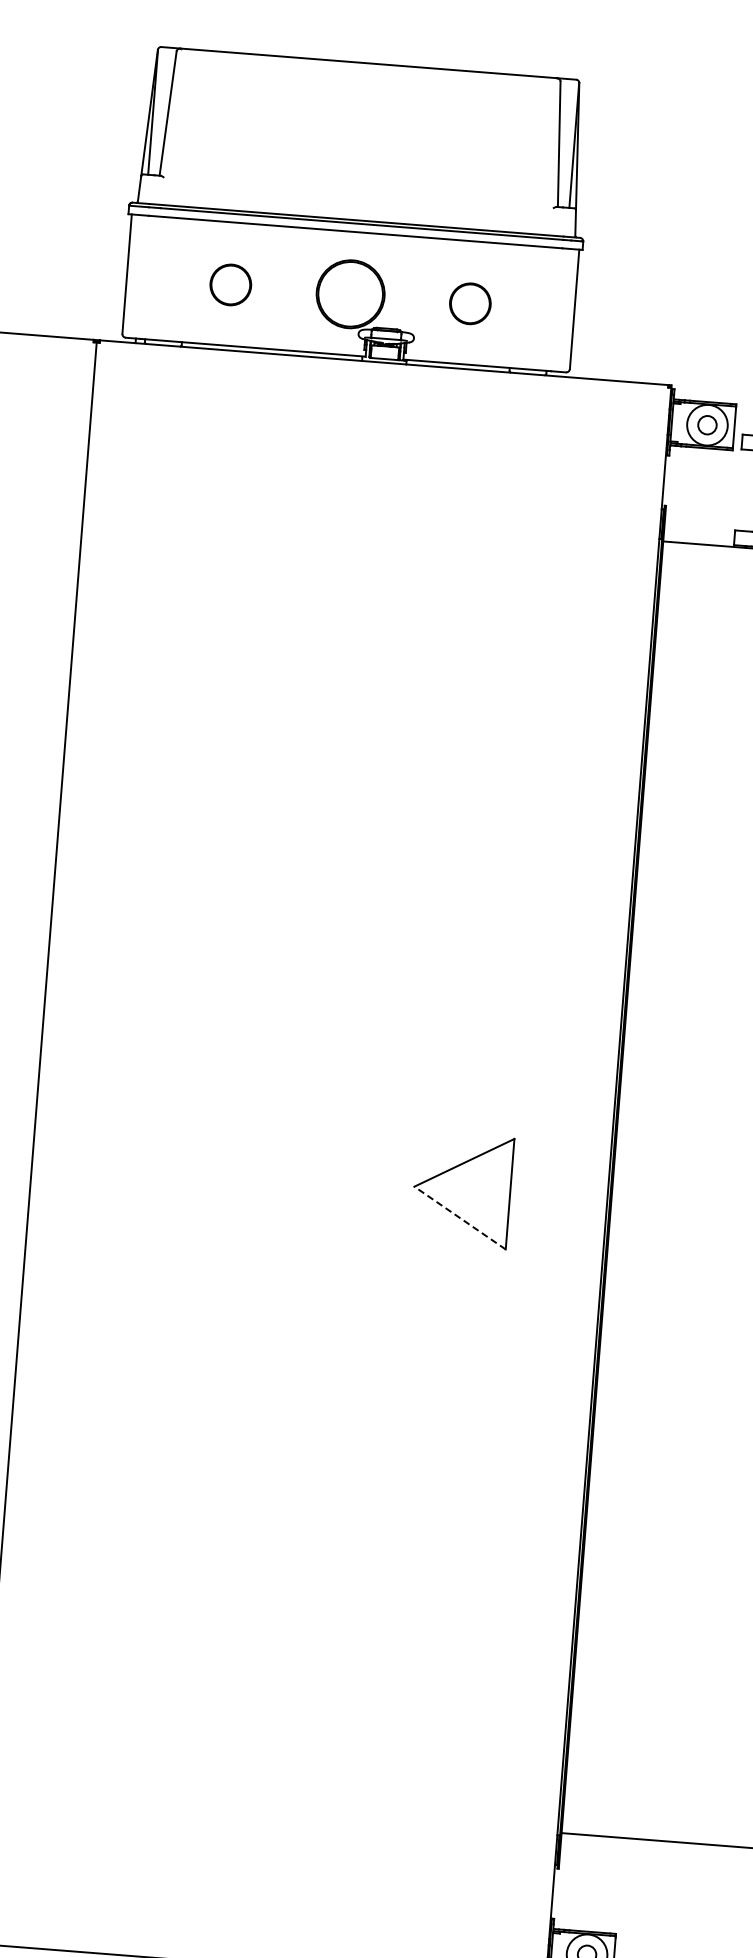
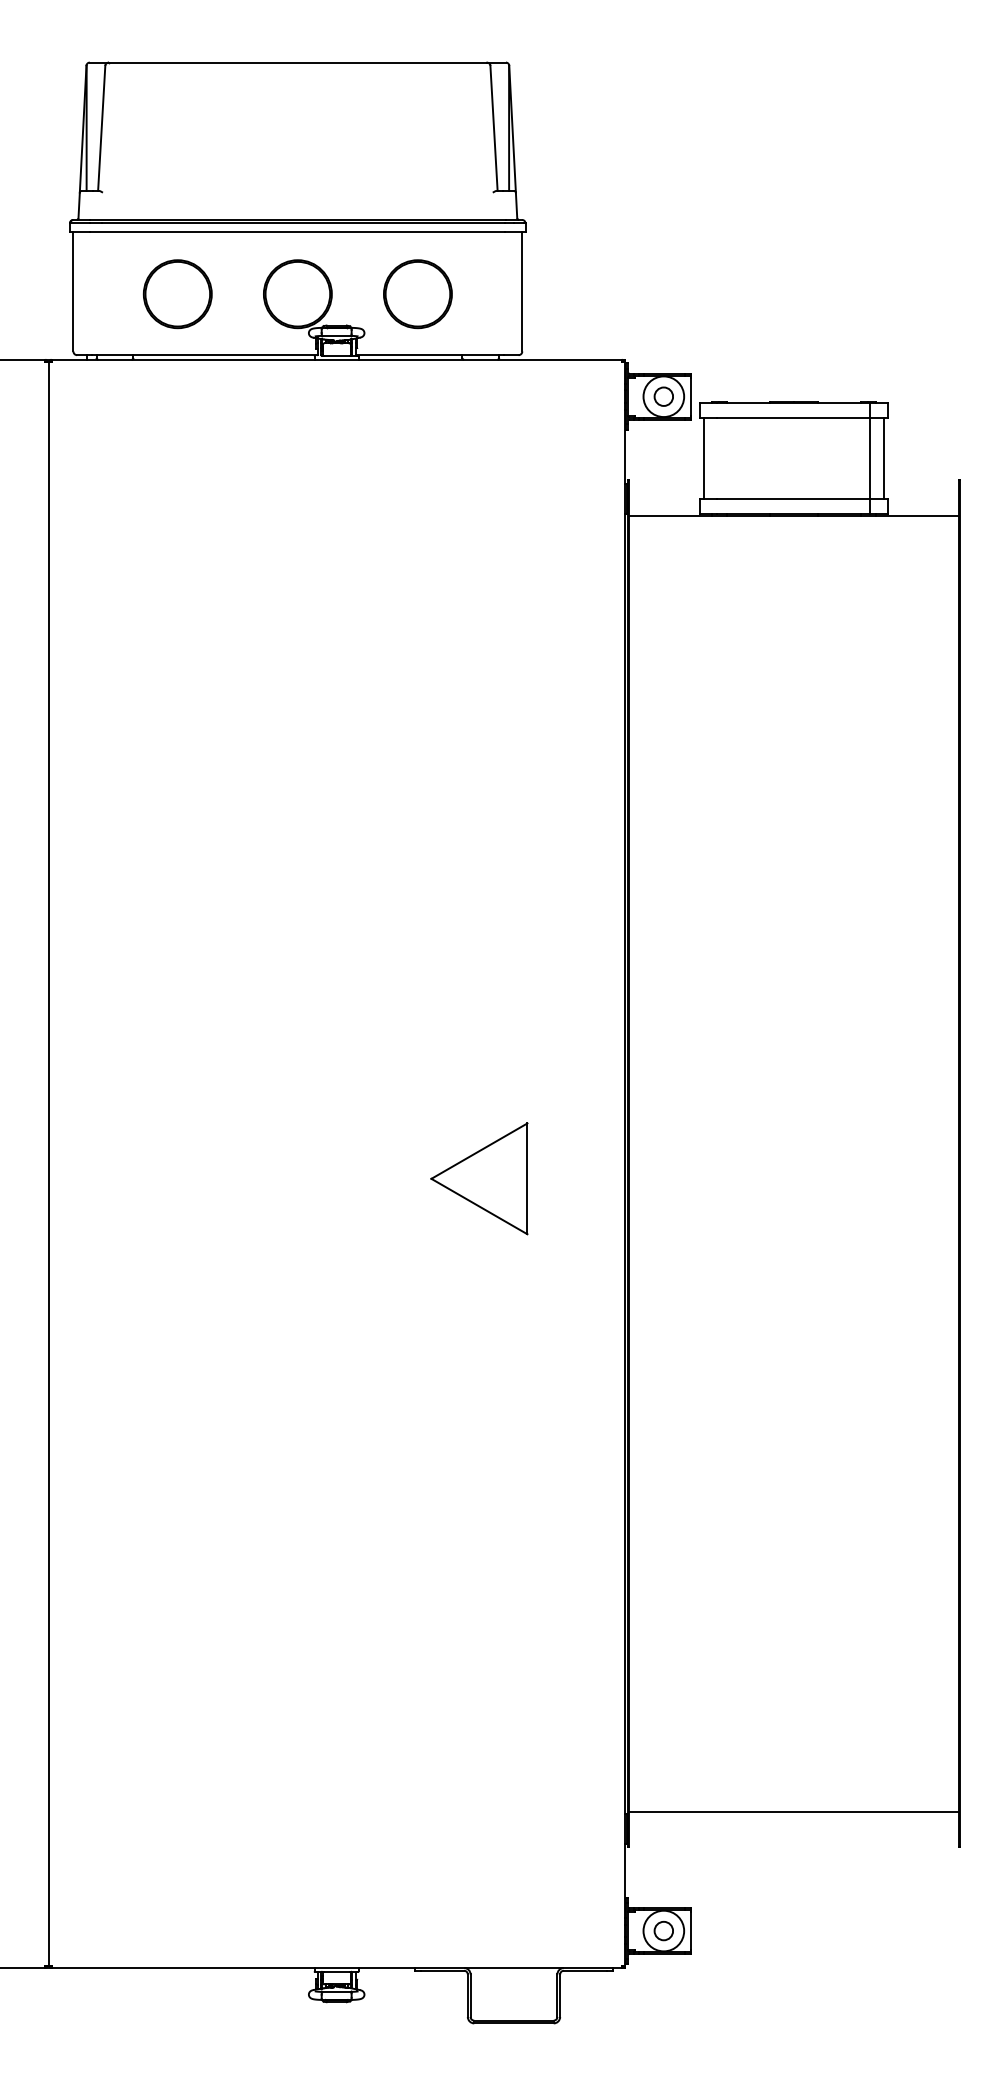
part: (230, 285) -> (177, 294), size x1.67
part: (469, 303) -> (417, 294), size x1.67
line: (743, 489) -> (704, 458), added
line: (460, 1218) -> (479, 1206), dashed -> solid

